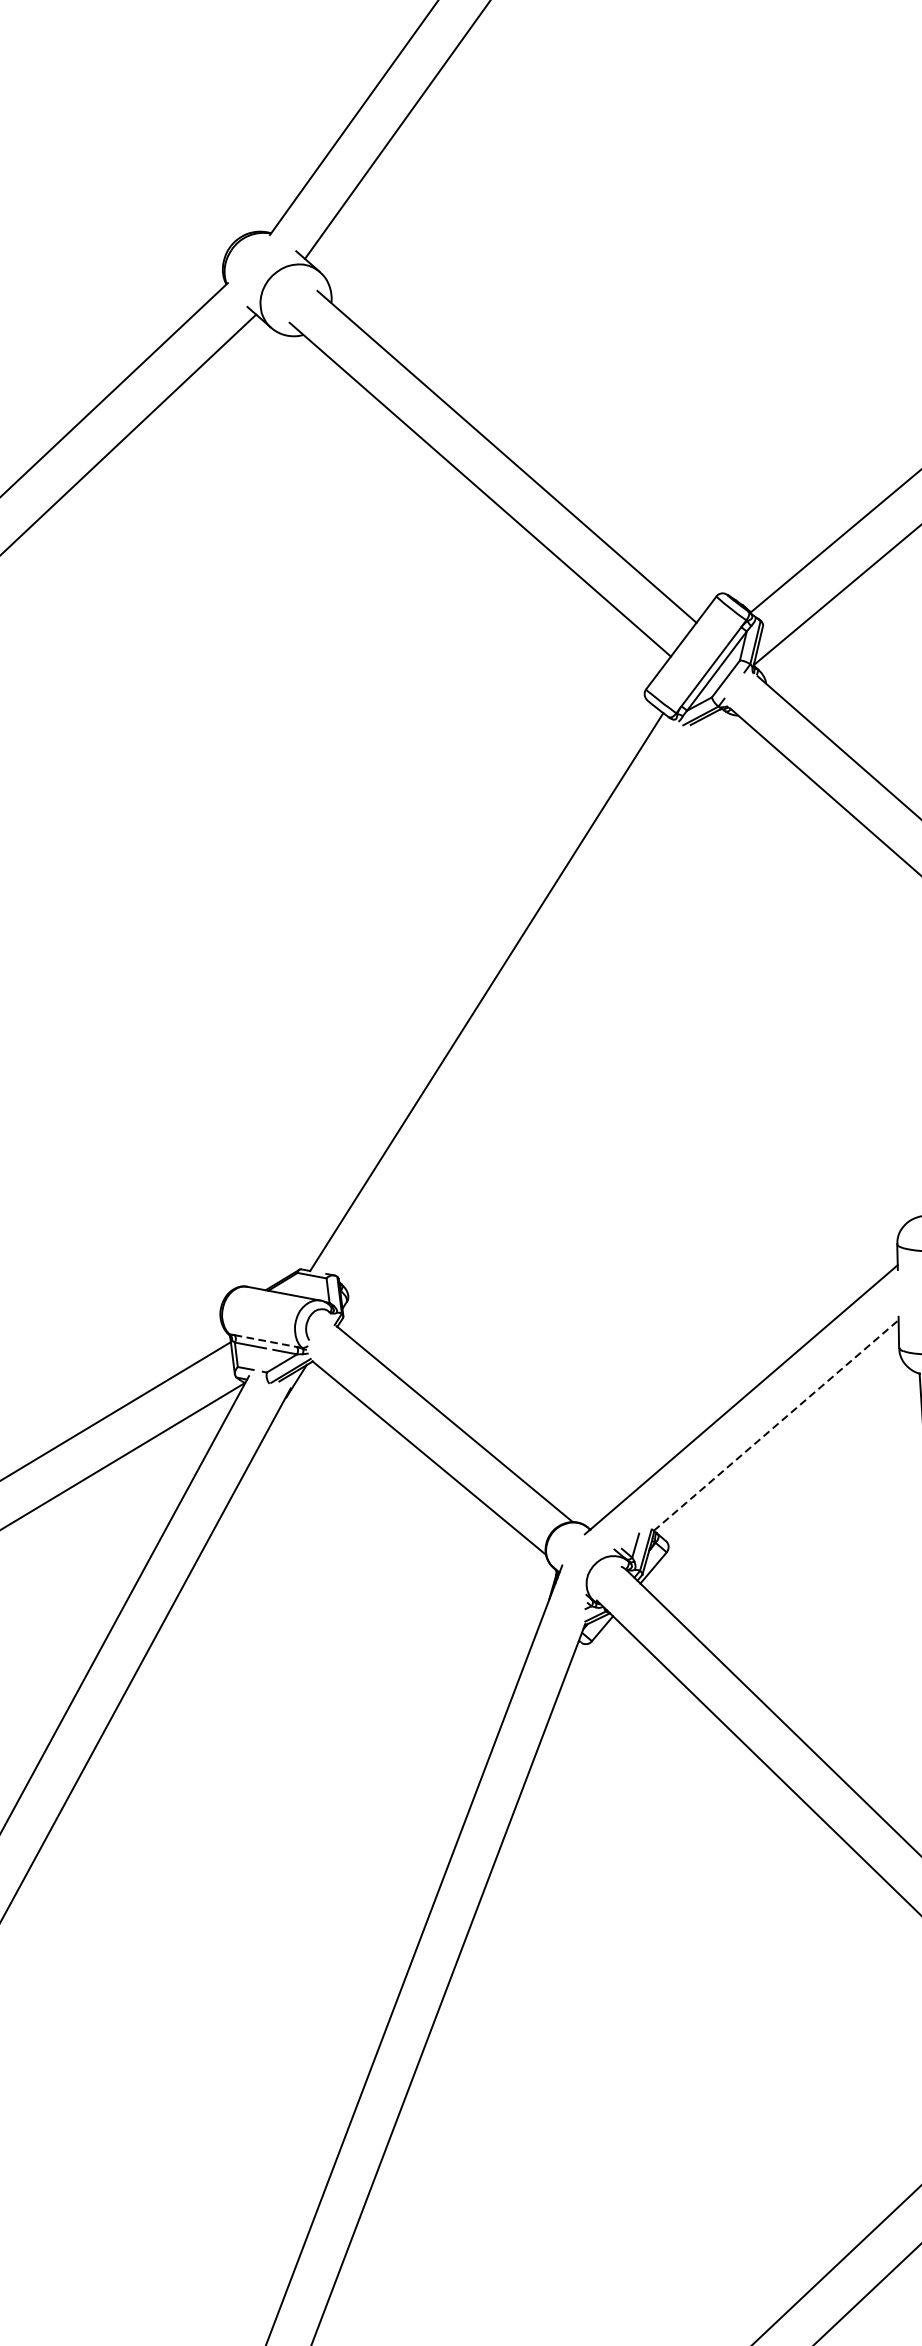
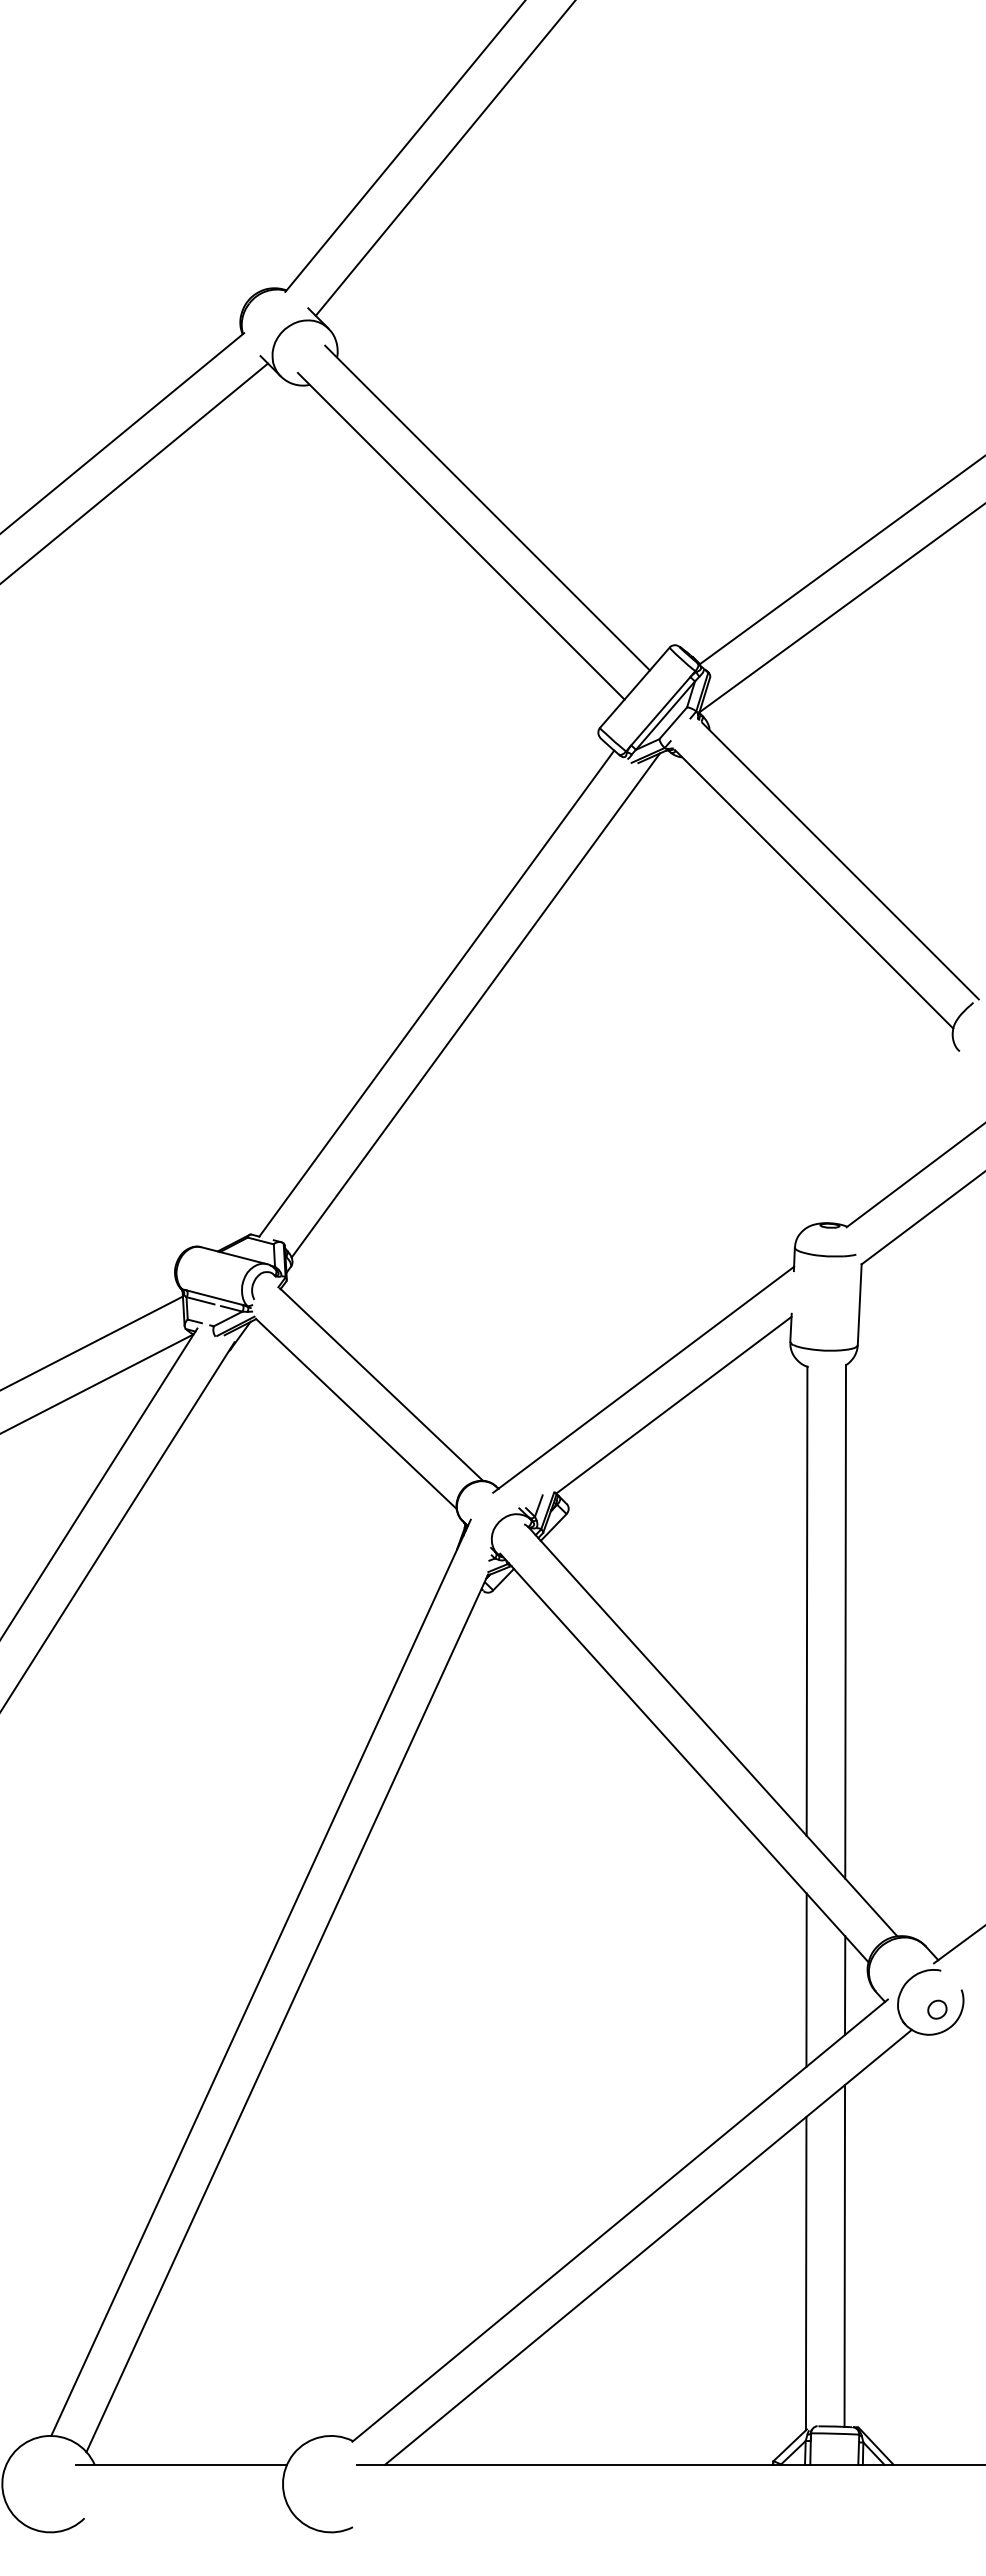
line: (530, 1002) -> (475, 1005), added
line: (265, 1340) -> (214, 1297), dashed -> solid
line: (776, 1425) -> (674, 1405), dashed -> solid

